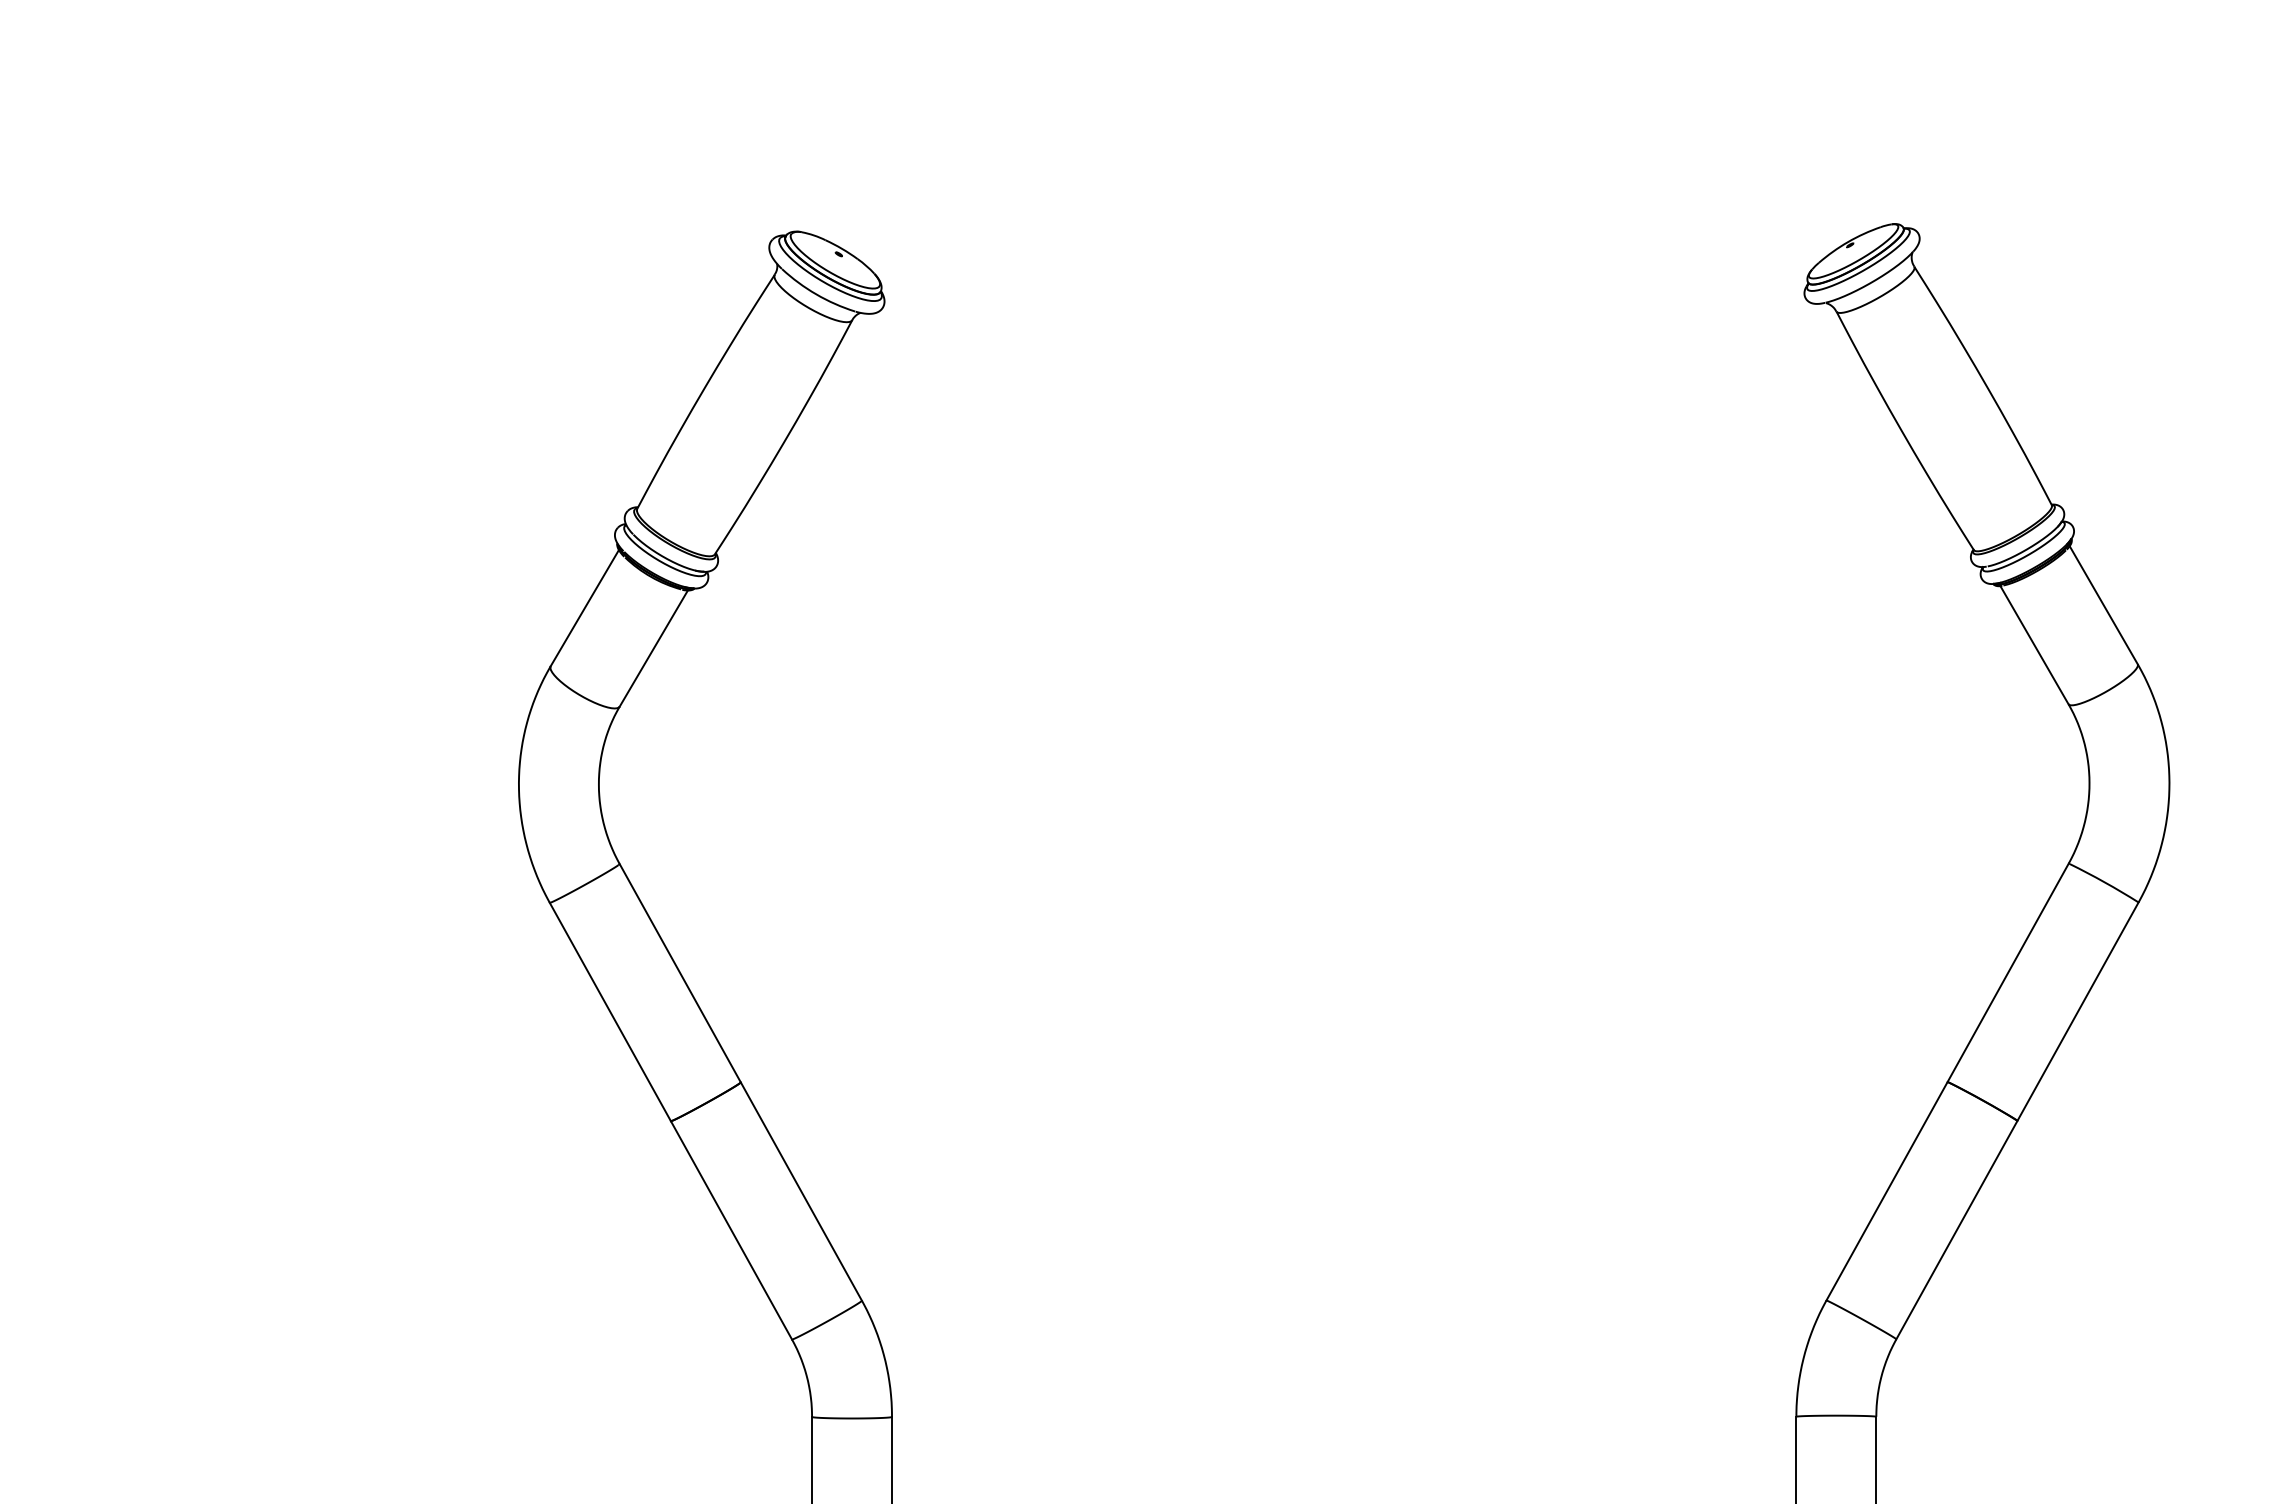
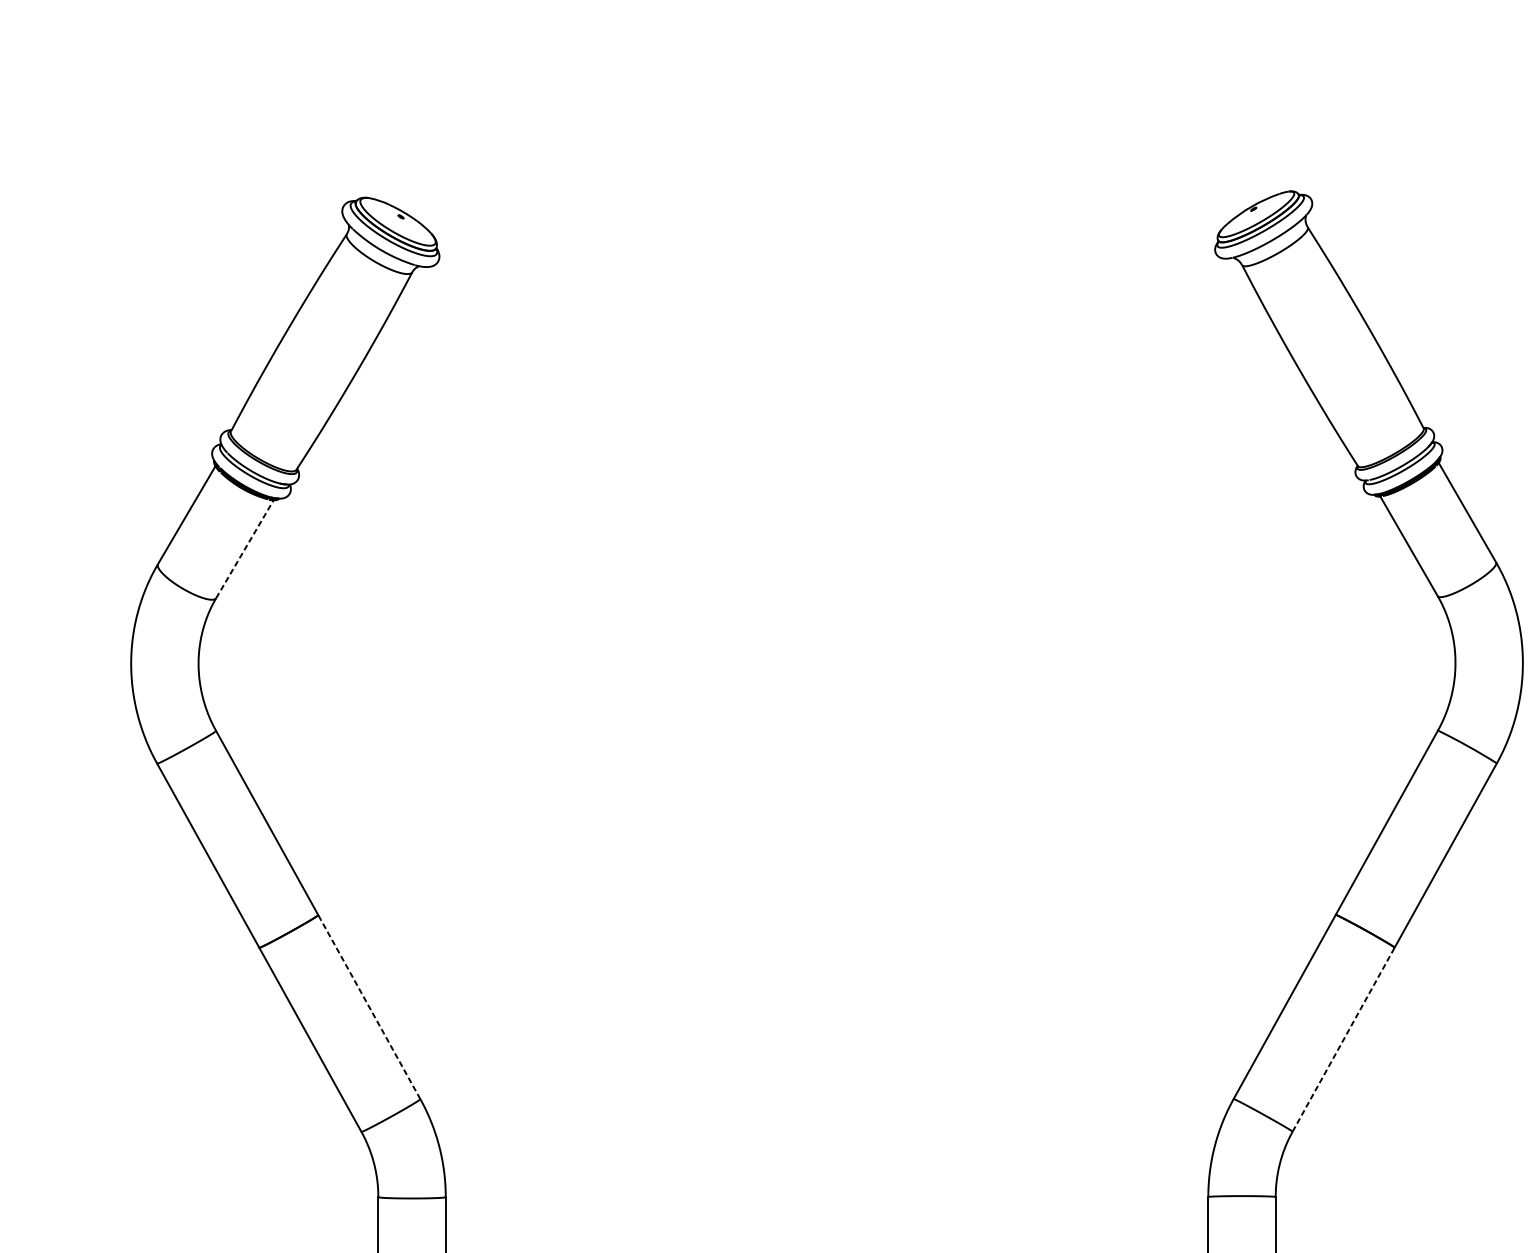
line: (654, 648) -> (245, 549), solid -> dashed
line: (801, 1191) -> (369, 1007), solid -> dashed
line: (1956, 1230) -> (1343, 1039), solid -> dashed

